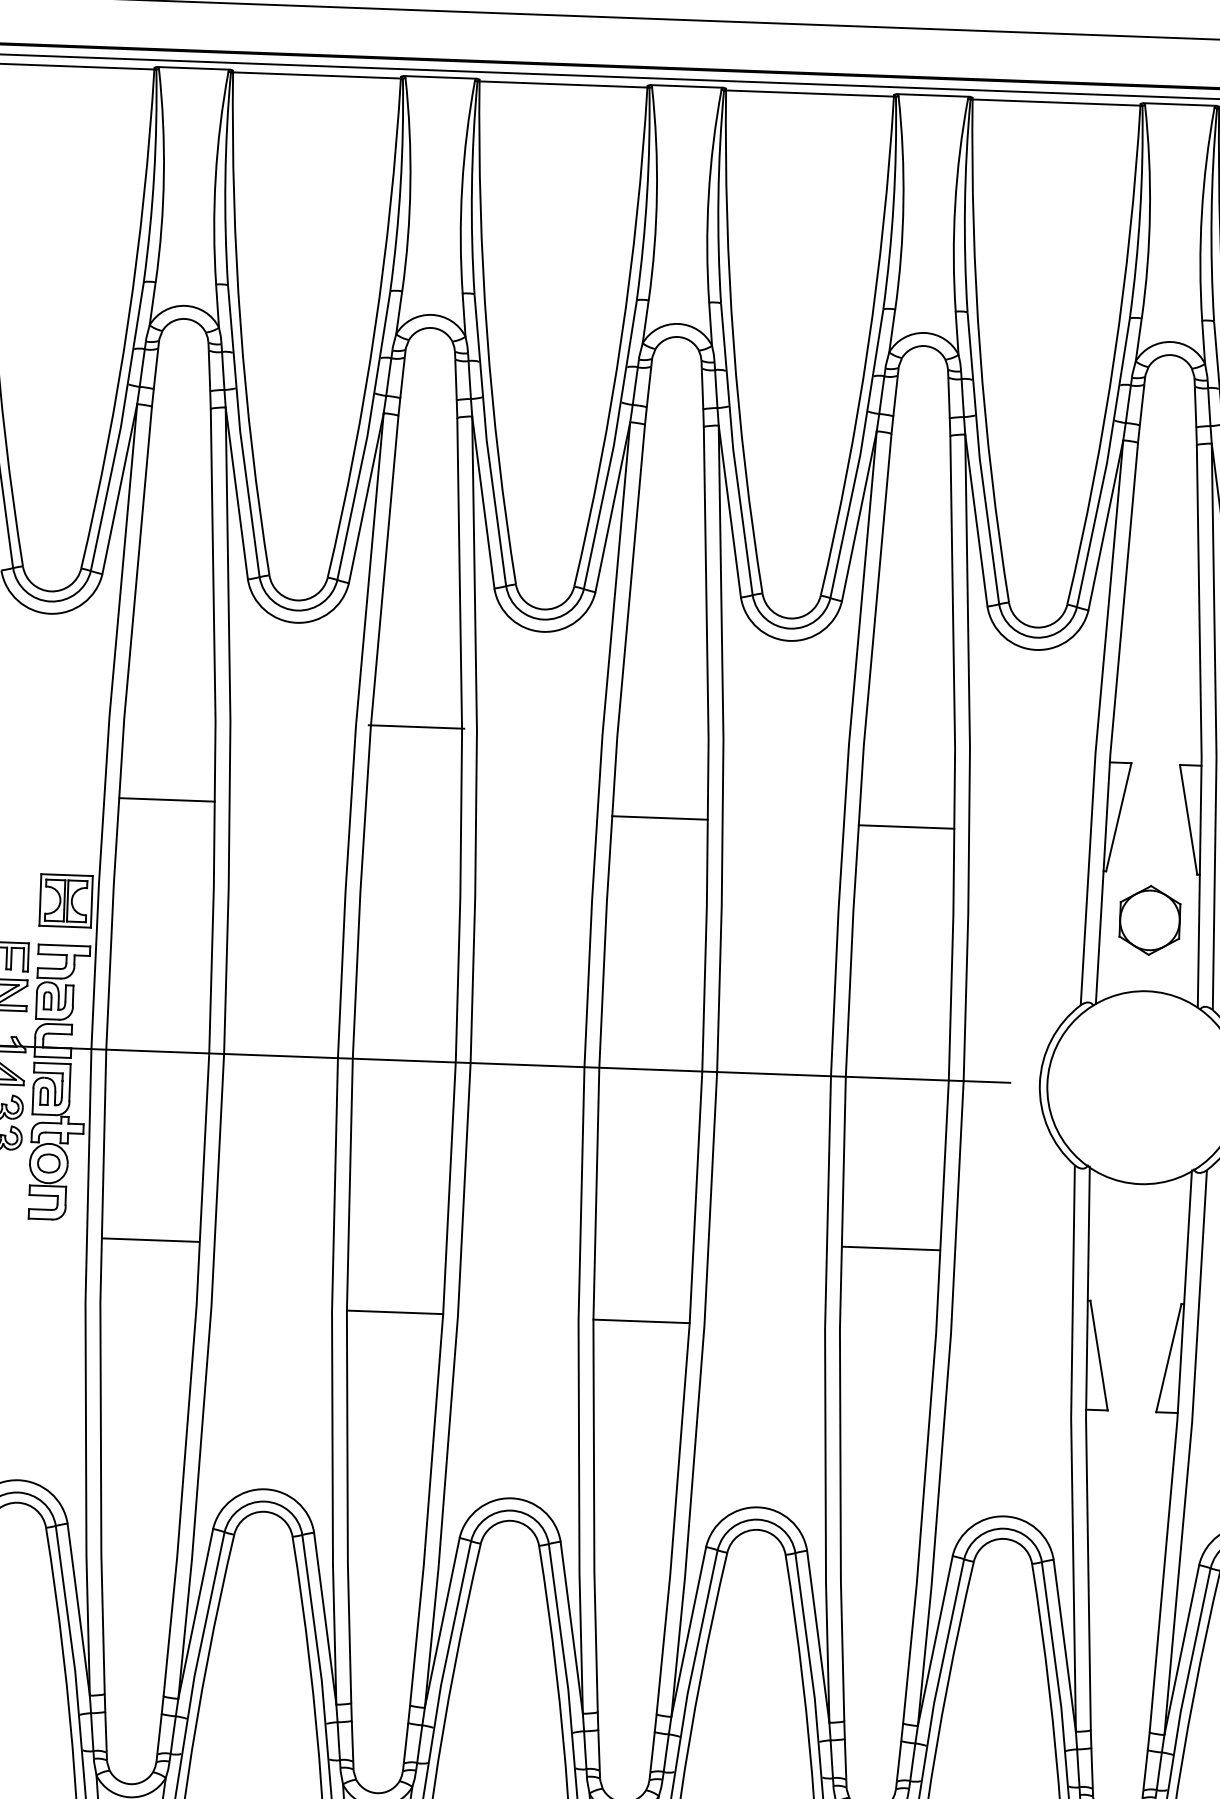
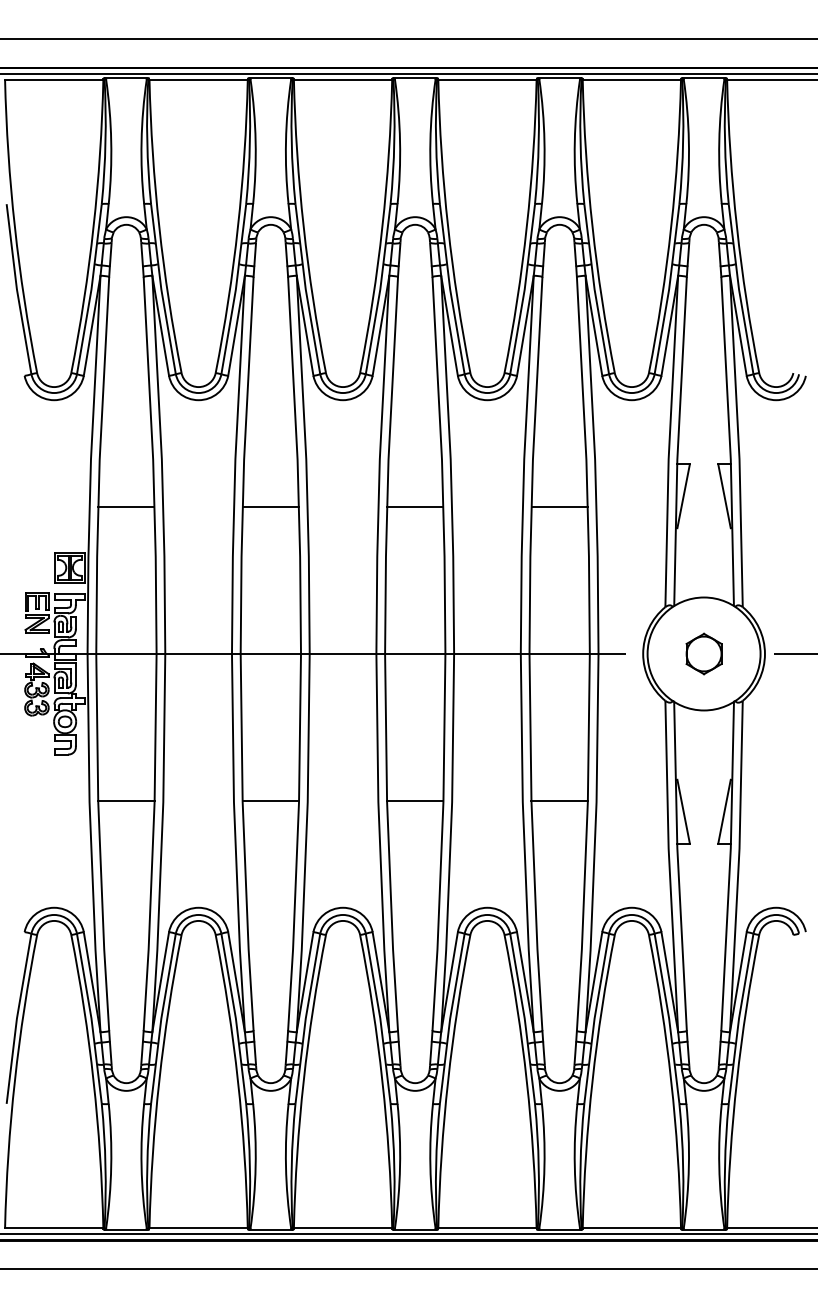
line: (415, 726) -> (270, 506), moved
part: (1149, 919) -> (703, 653), moved
line: (150, 1240) -> (126, 801), moved
line: (890, 1248) -> (559, 801), moved

